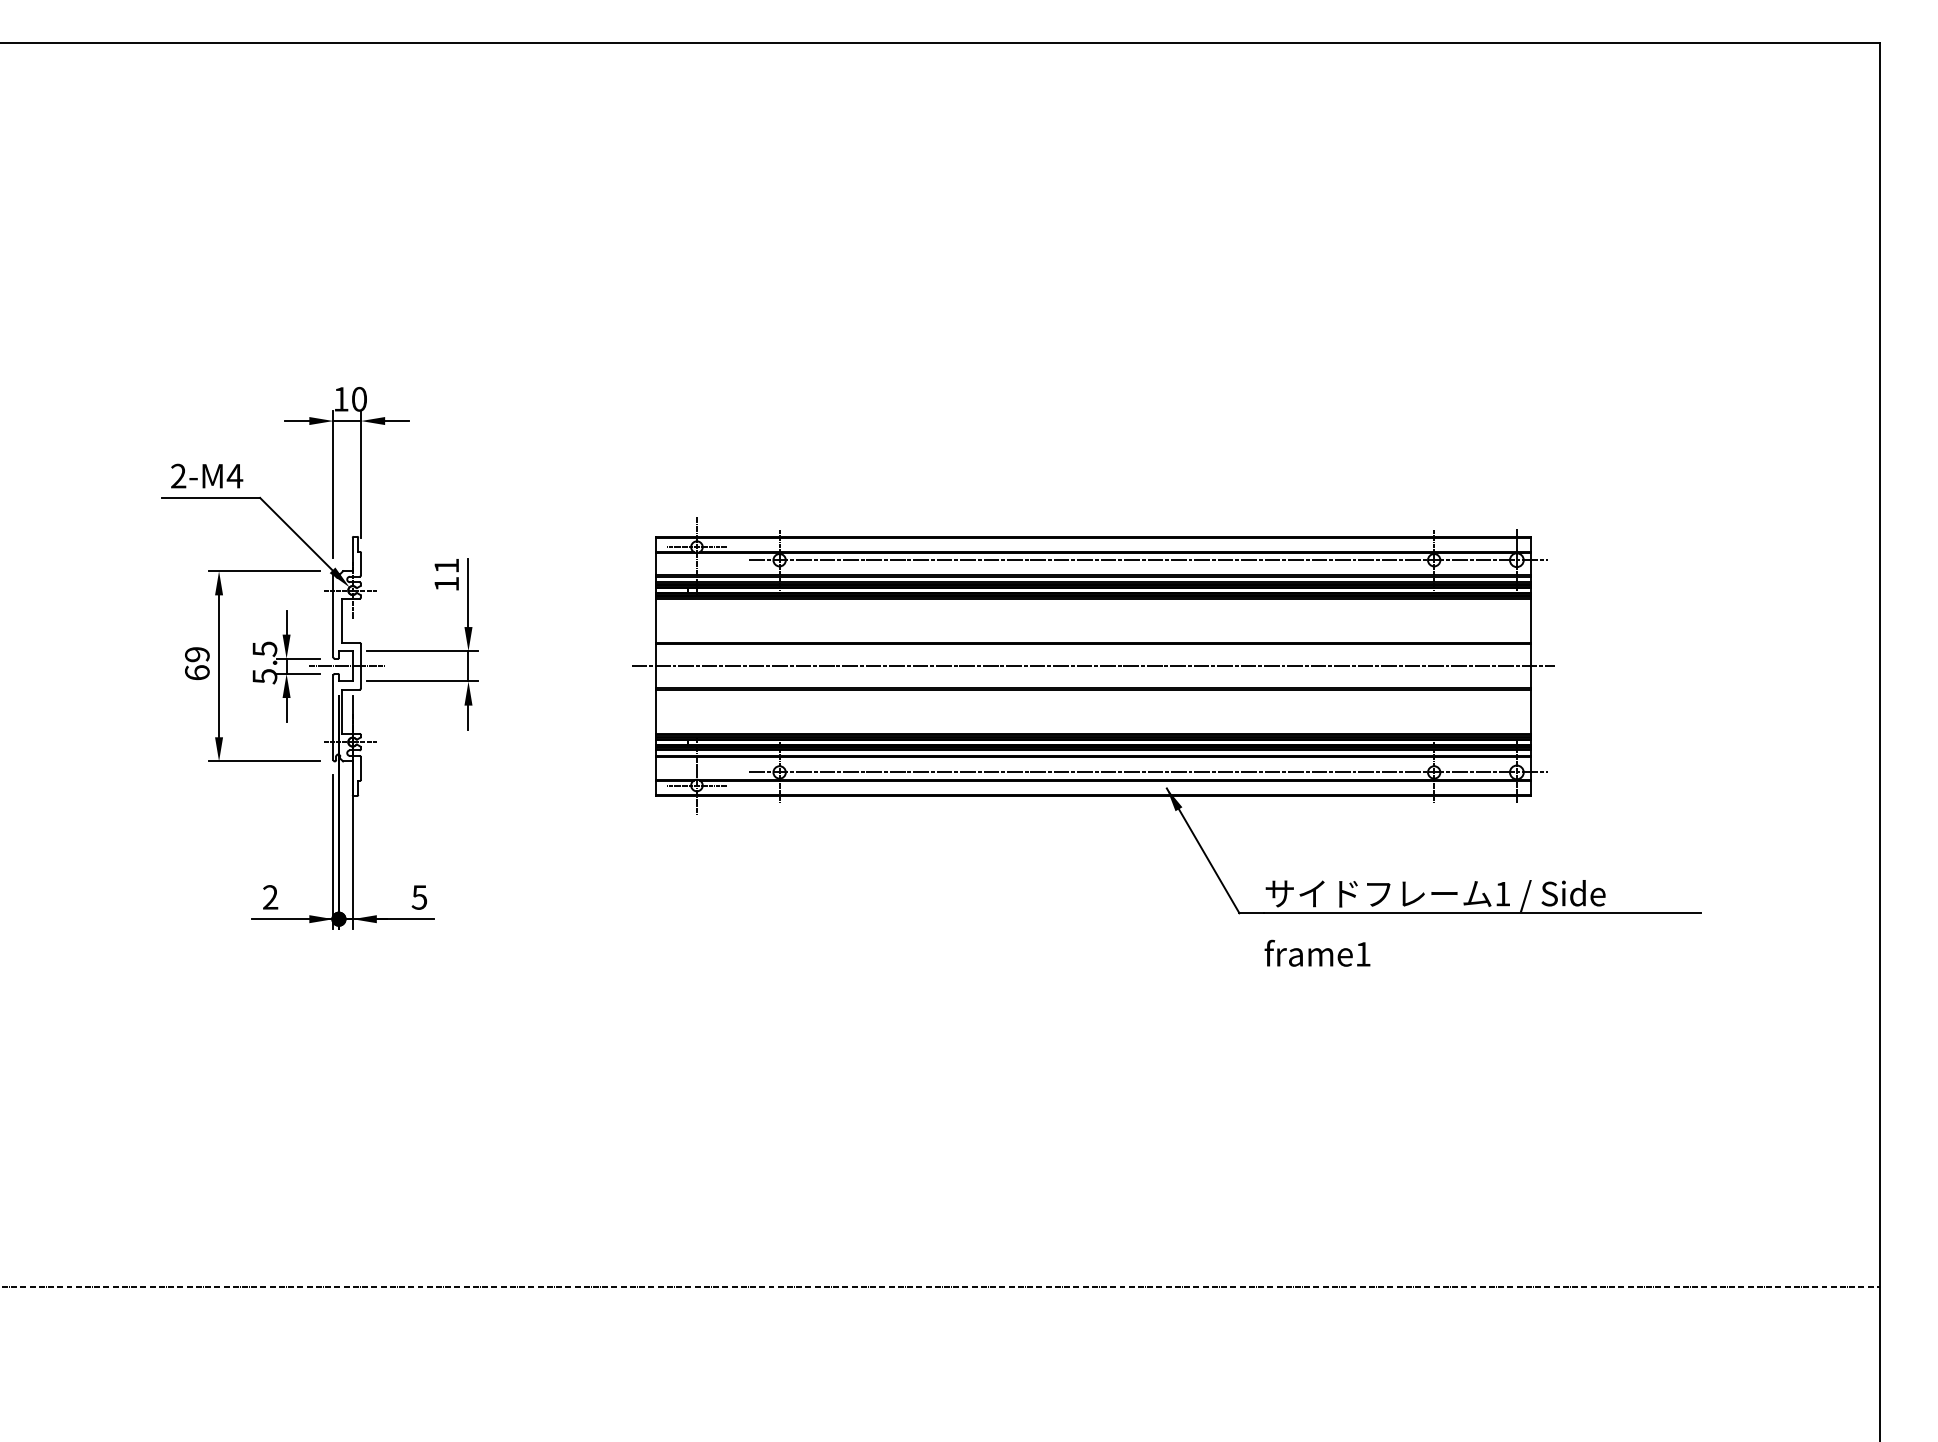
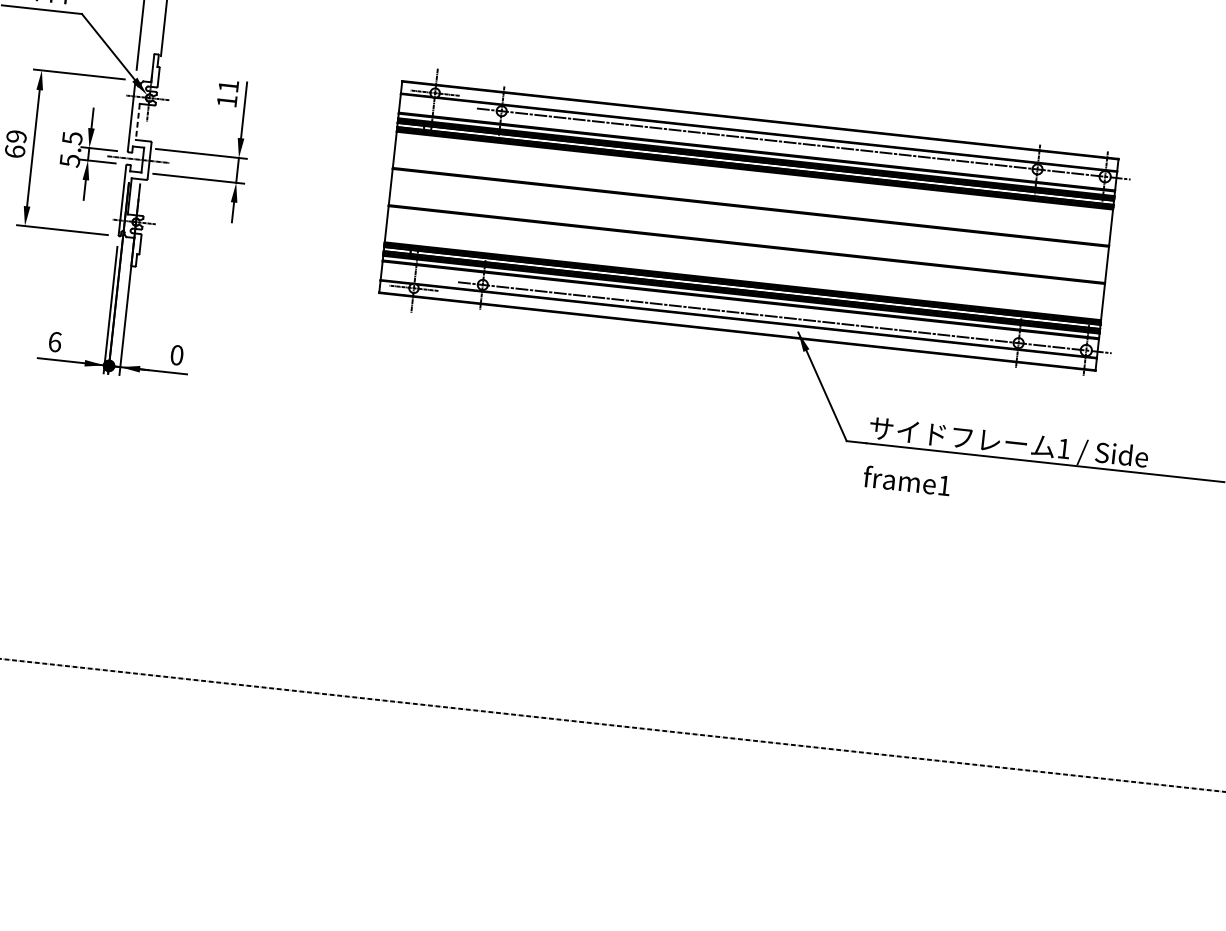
line: (341, 621) -> (137, 122), solid -> dashed
line: (1092, 666) -> (748, 226), removed
text: (270, 897) -> (54, 342), 2 -> 6
text: (419, 897) -> (176, 355), 5 -> 0

